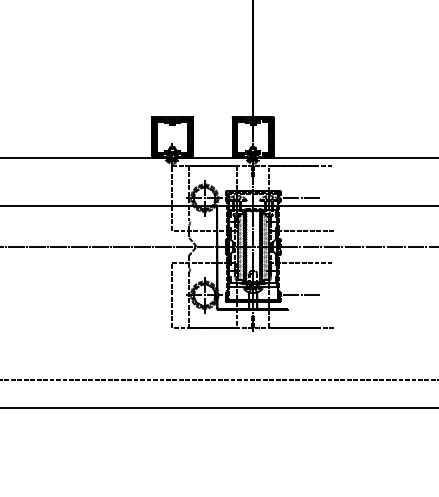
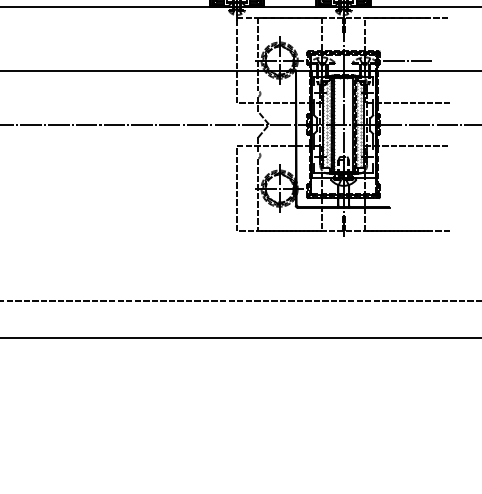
line: (301, 295) -> (407, 189), removed

